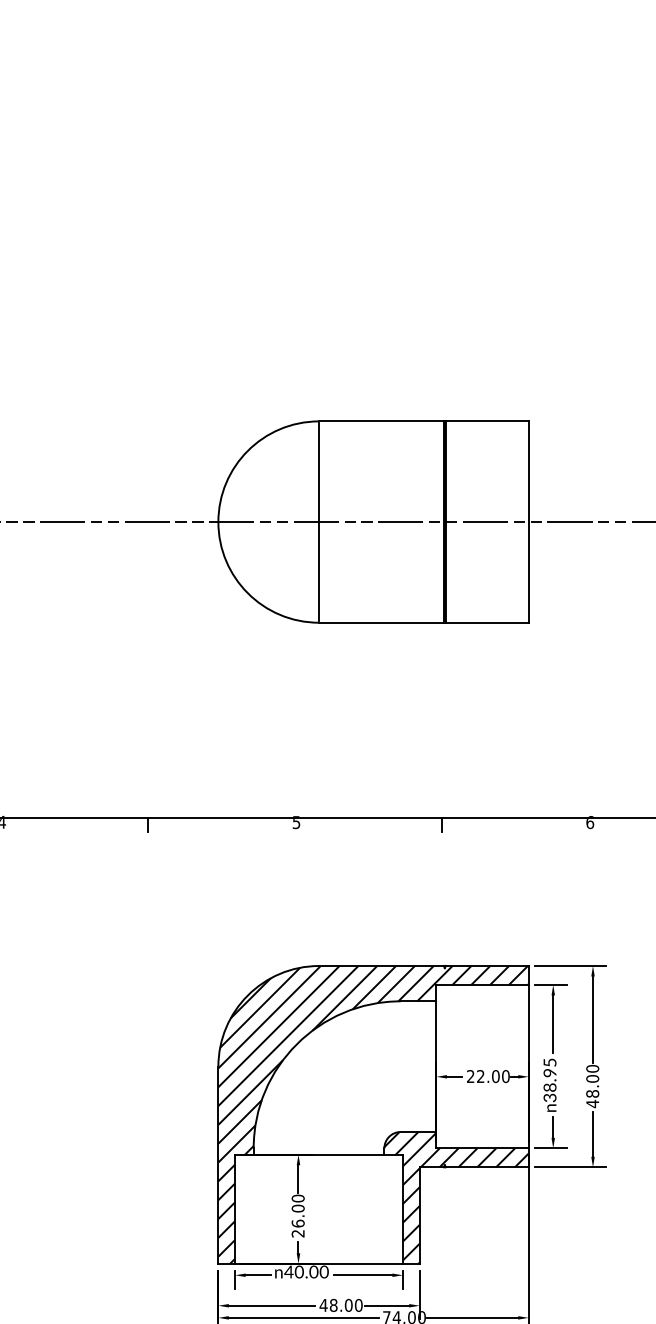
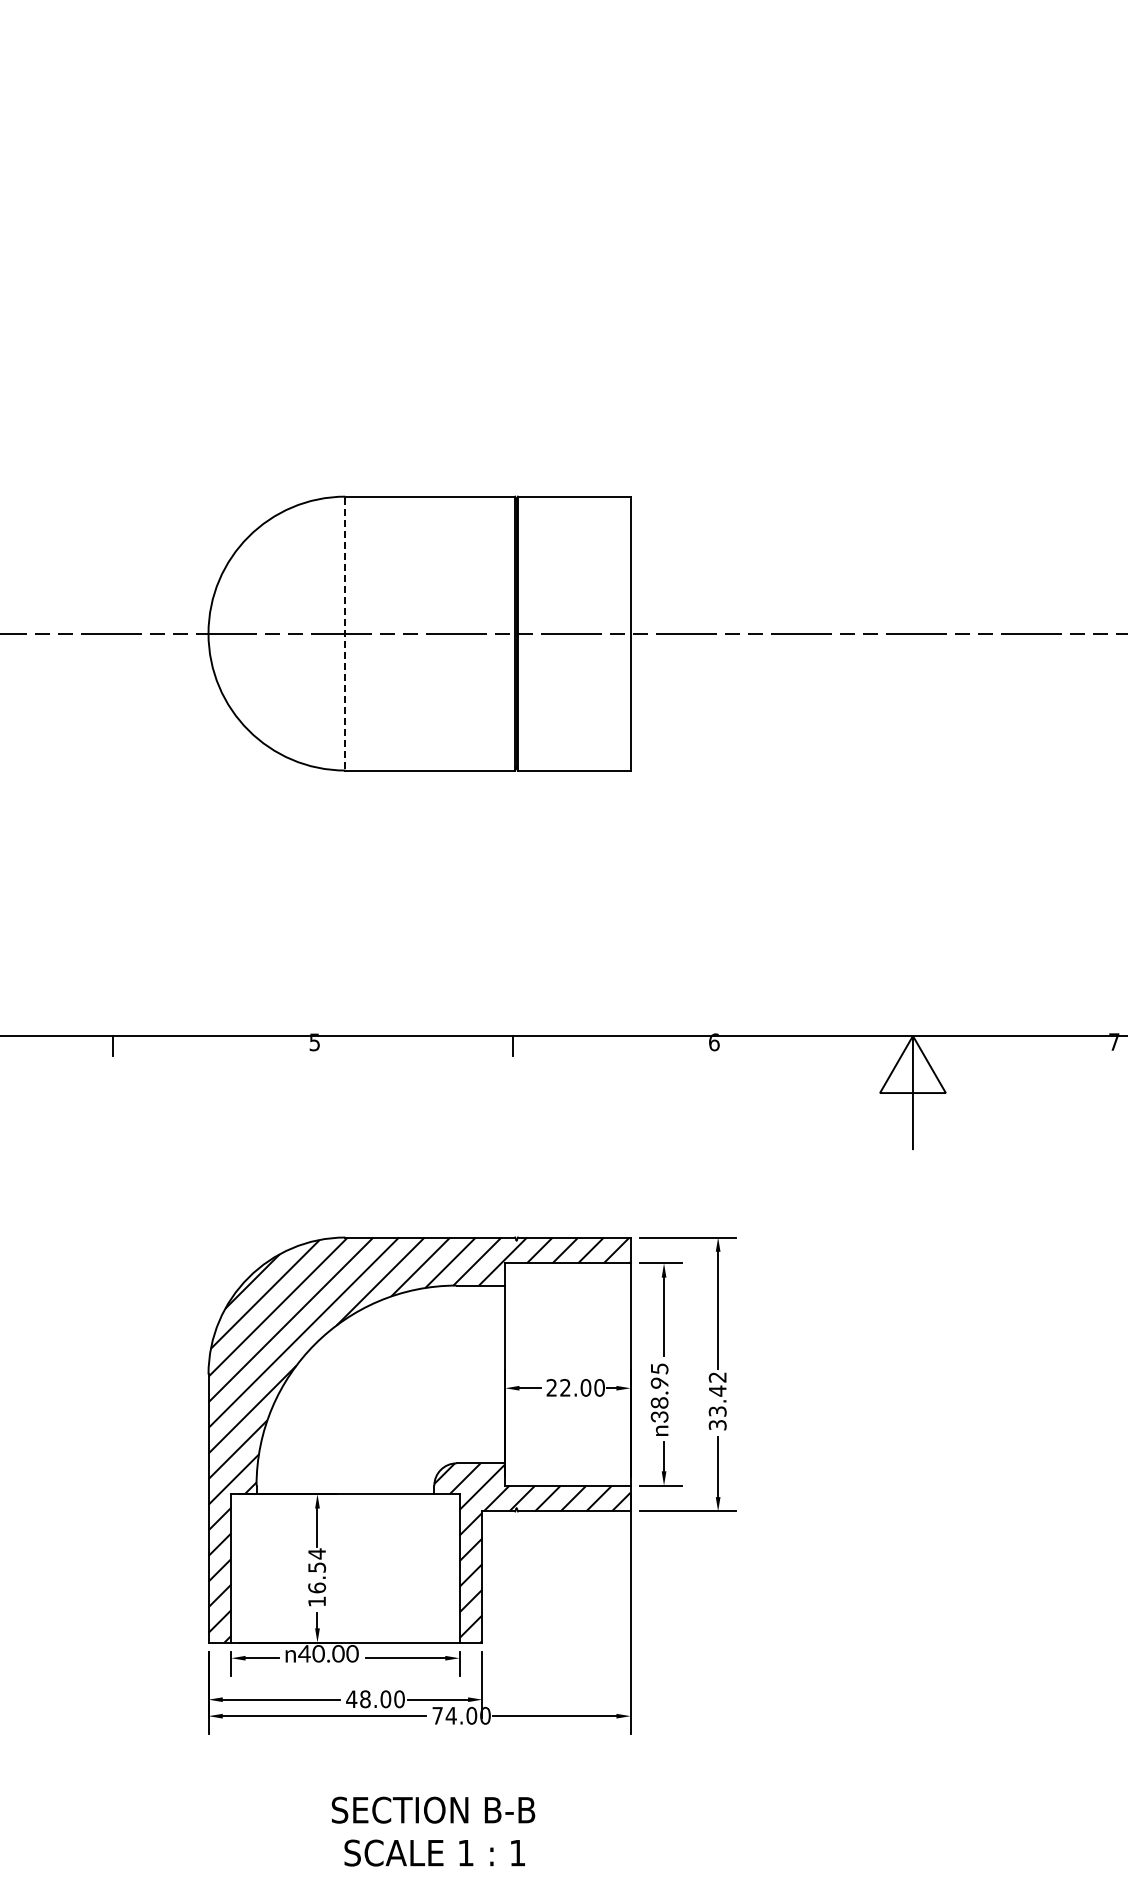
line: (319, 521) -> (345, 633), solid -> dashed
text: (592, 1086) -> (717, 1401), 48.00 -> 33.42
text: (298, 1215) -> (317, 1577), 26.00 -> 16.54

